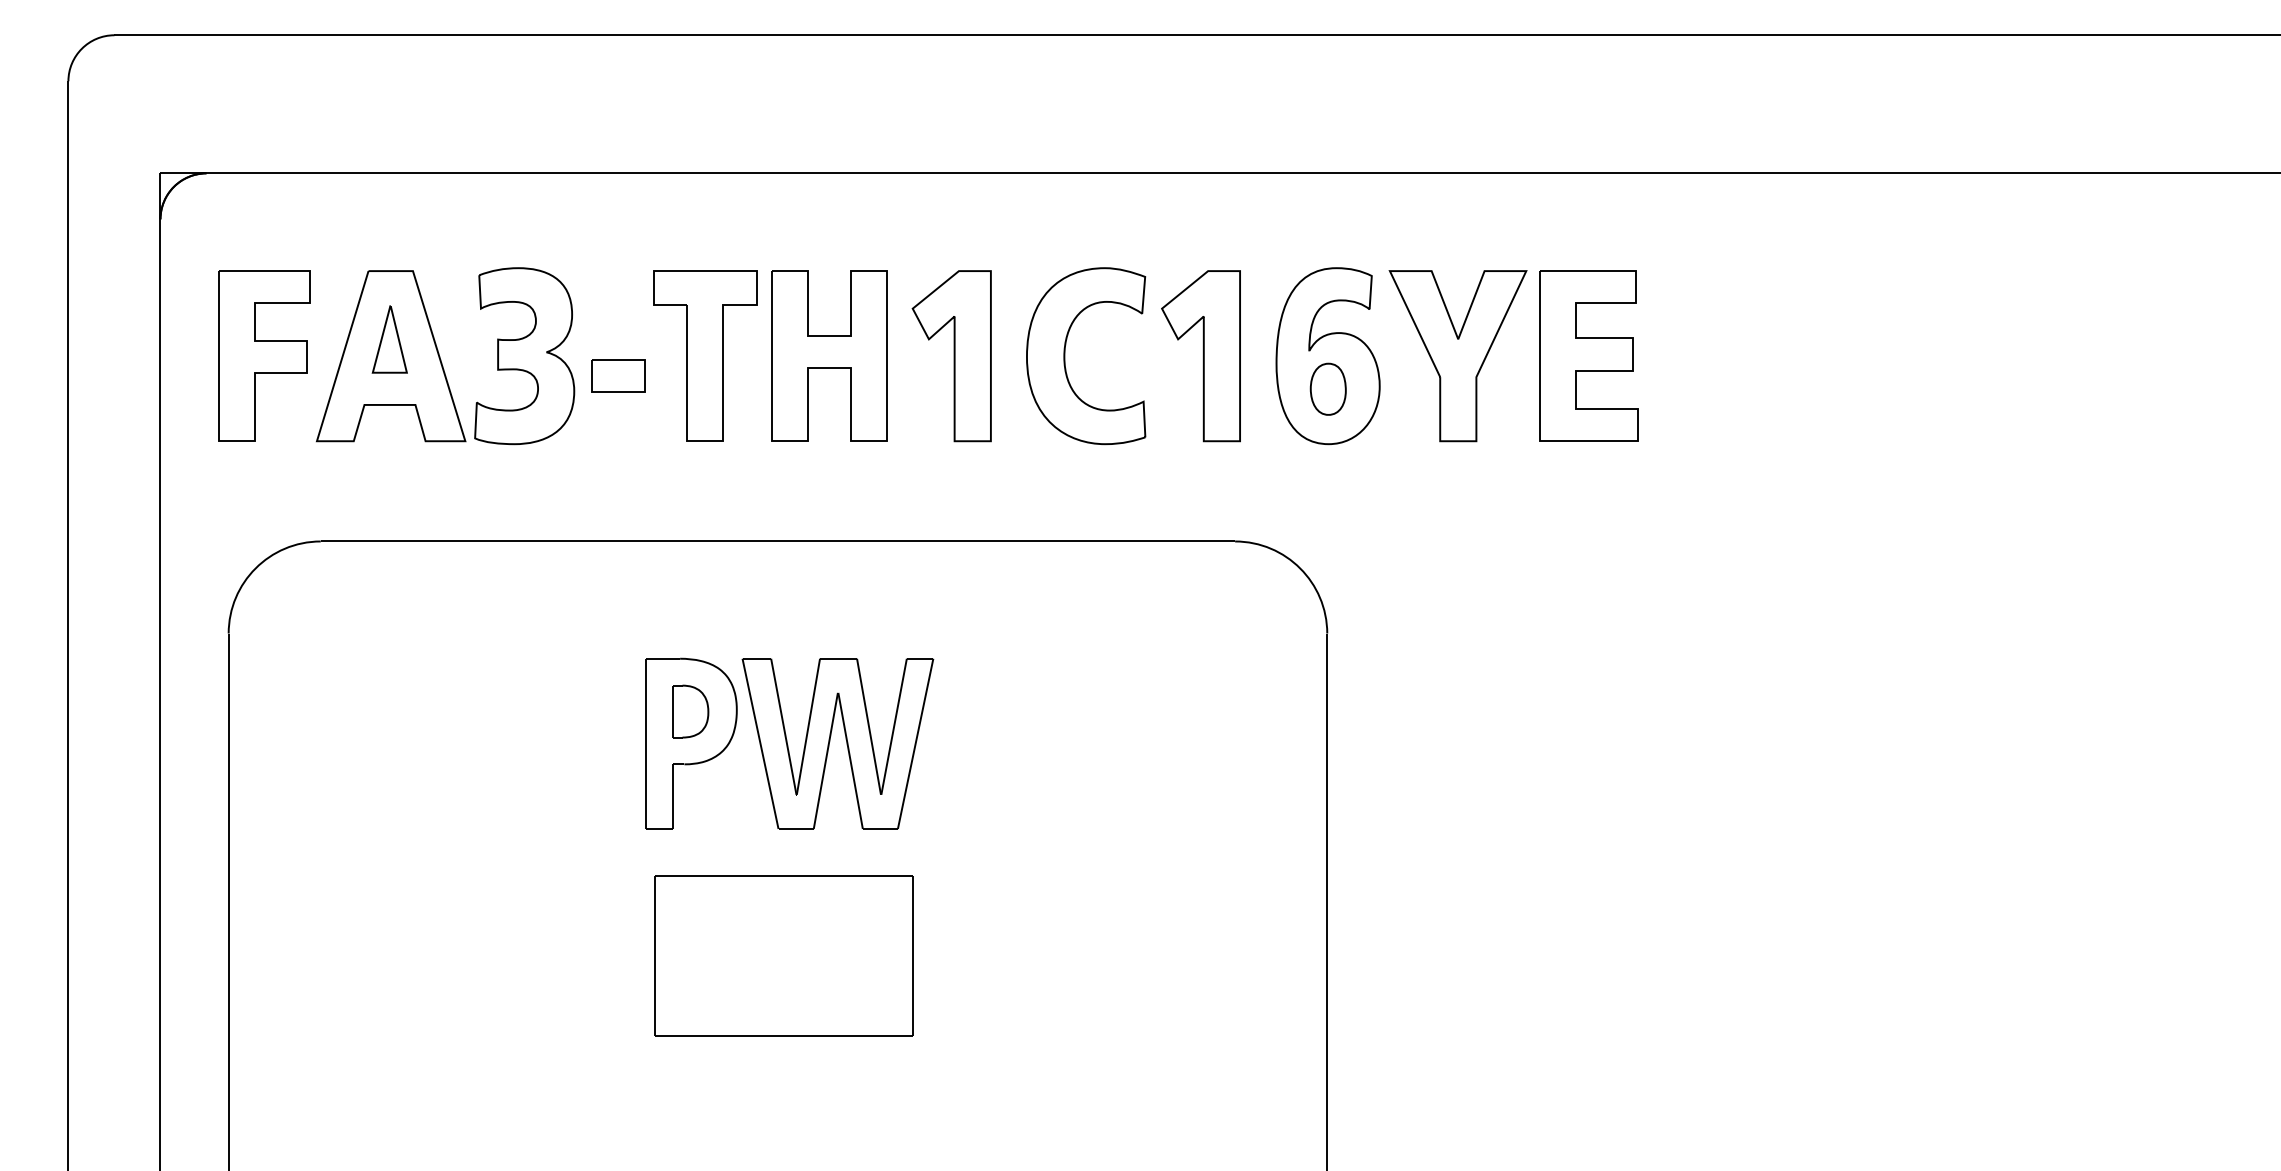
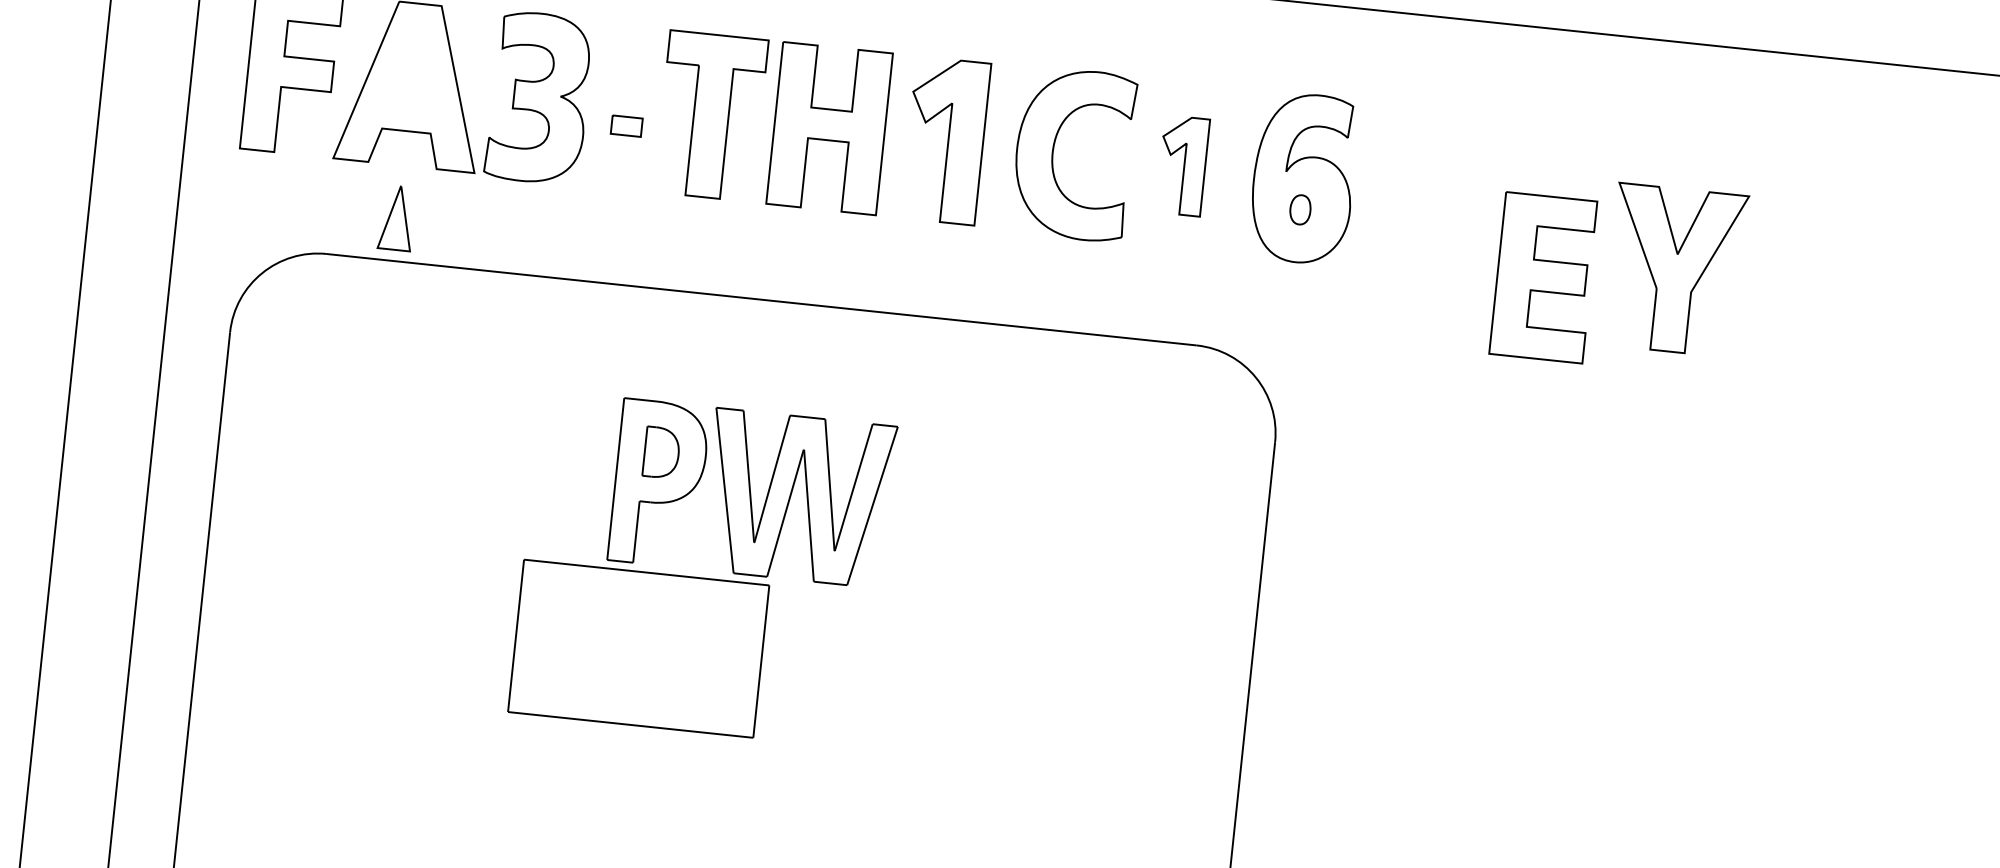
part: (389, 339) -> (396, 218), moved
part: (1588, 355) -> (1543, 277), moved
part: (1200, 356) -> (1182, 166), size x0.6
part: (1457, 356) -> (1675, 270), moved
part: (618, 375) -> (626, 125), size x0.6
part: (1327, 388) -> (1299, 209), size x0.6
part: (783, 955) -> (638, 648), moved

